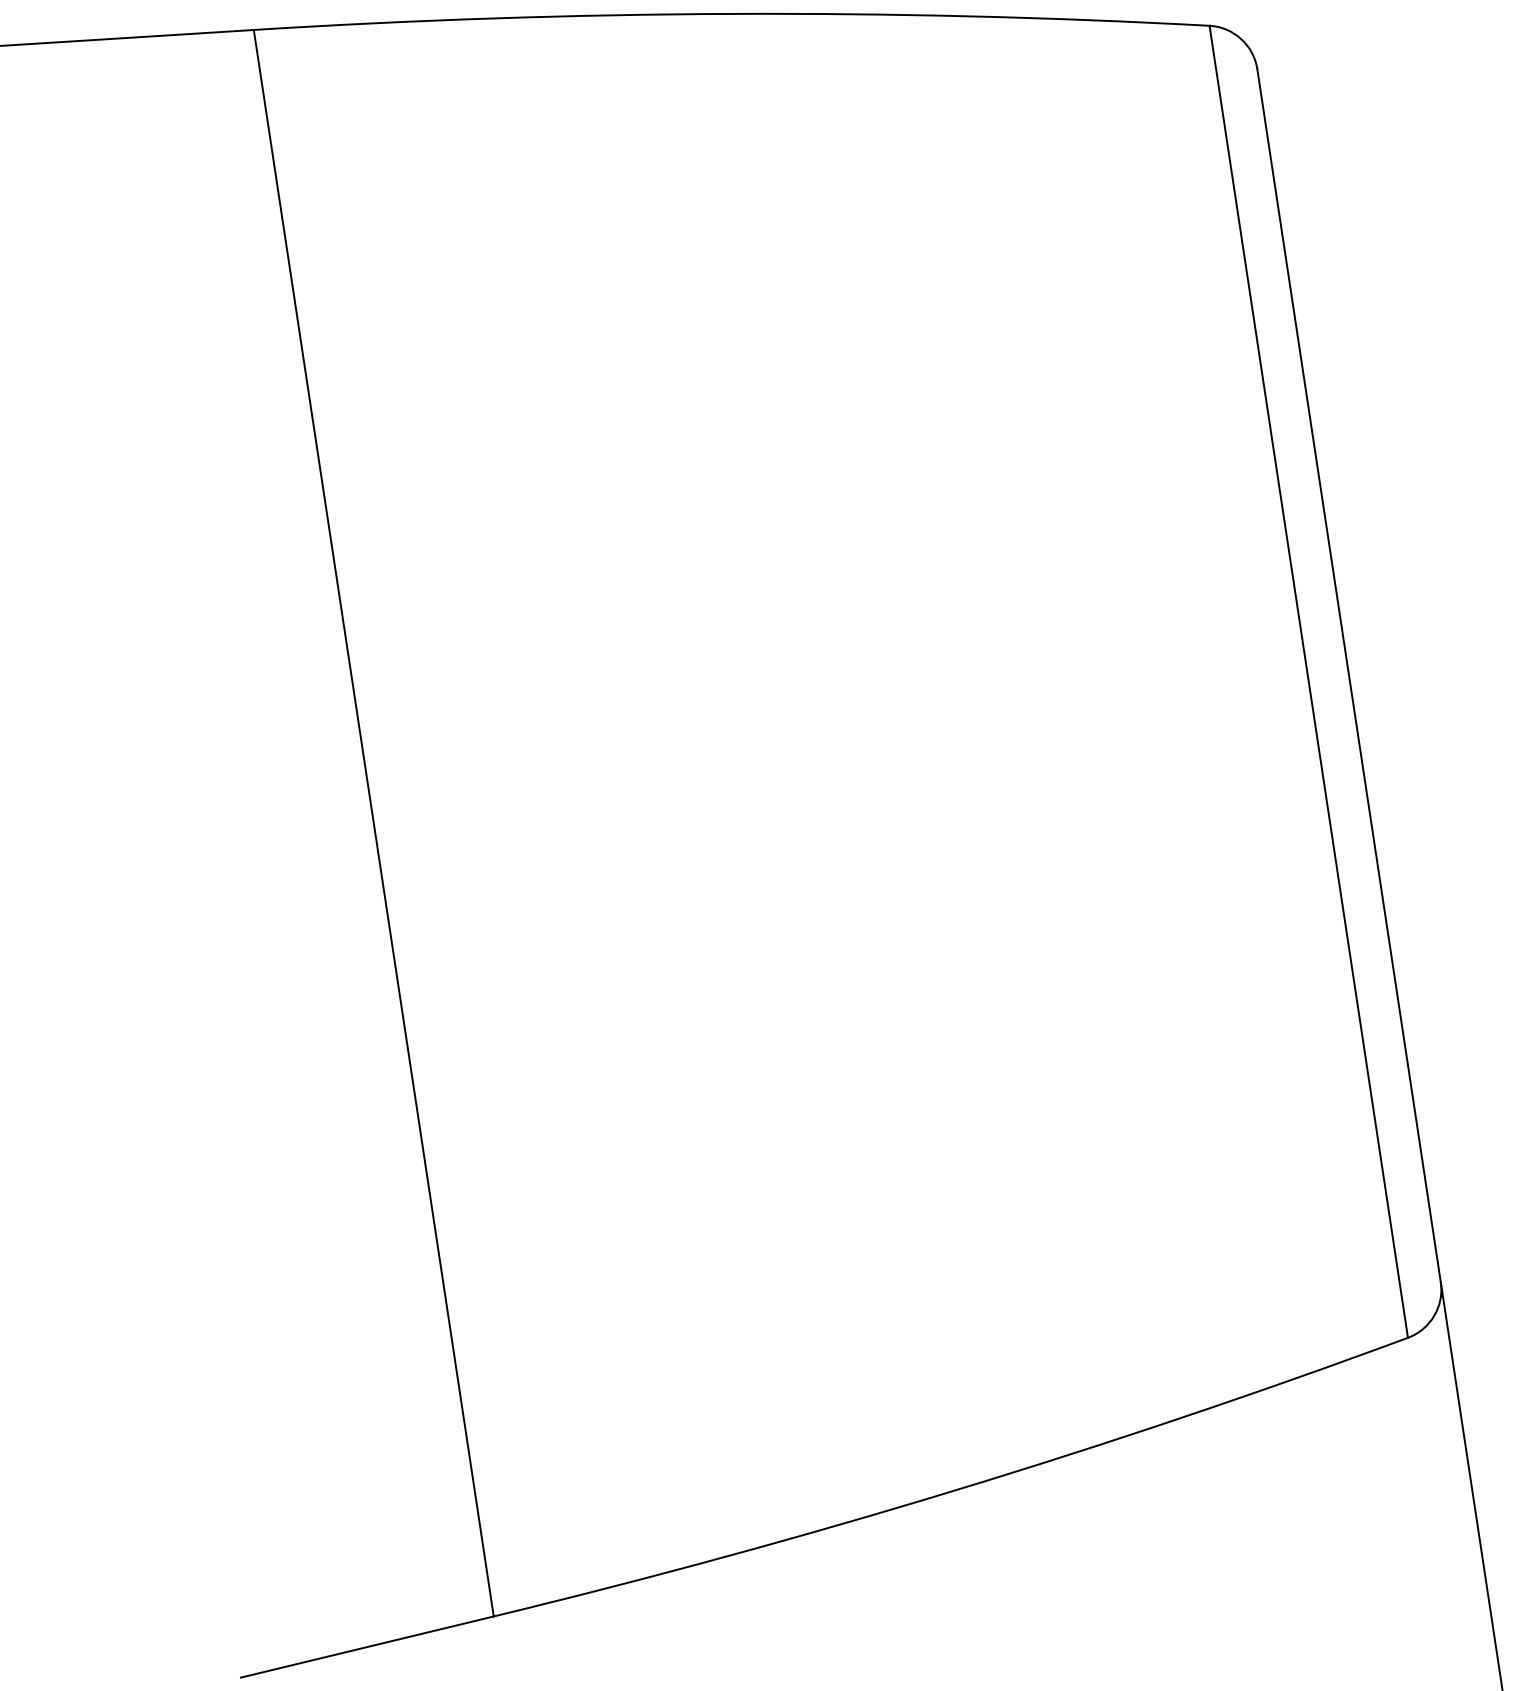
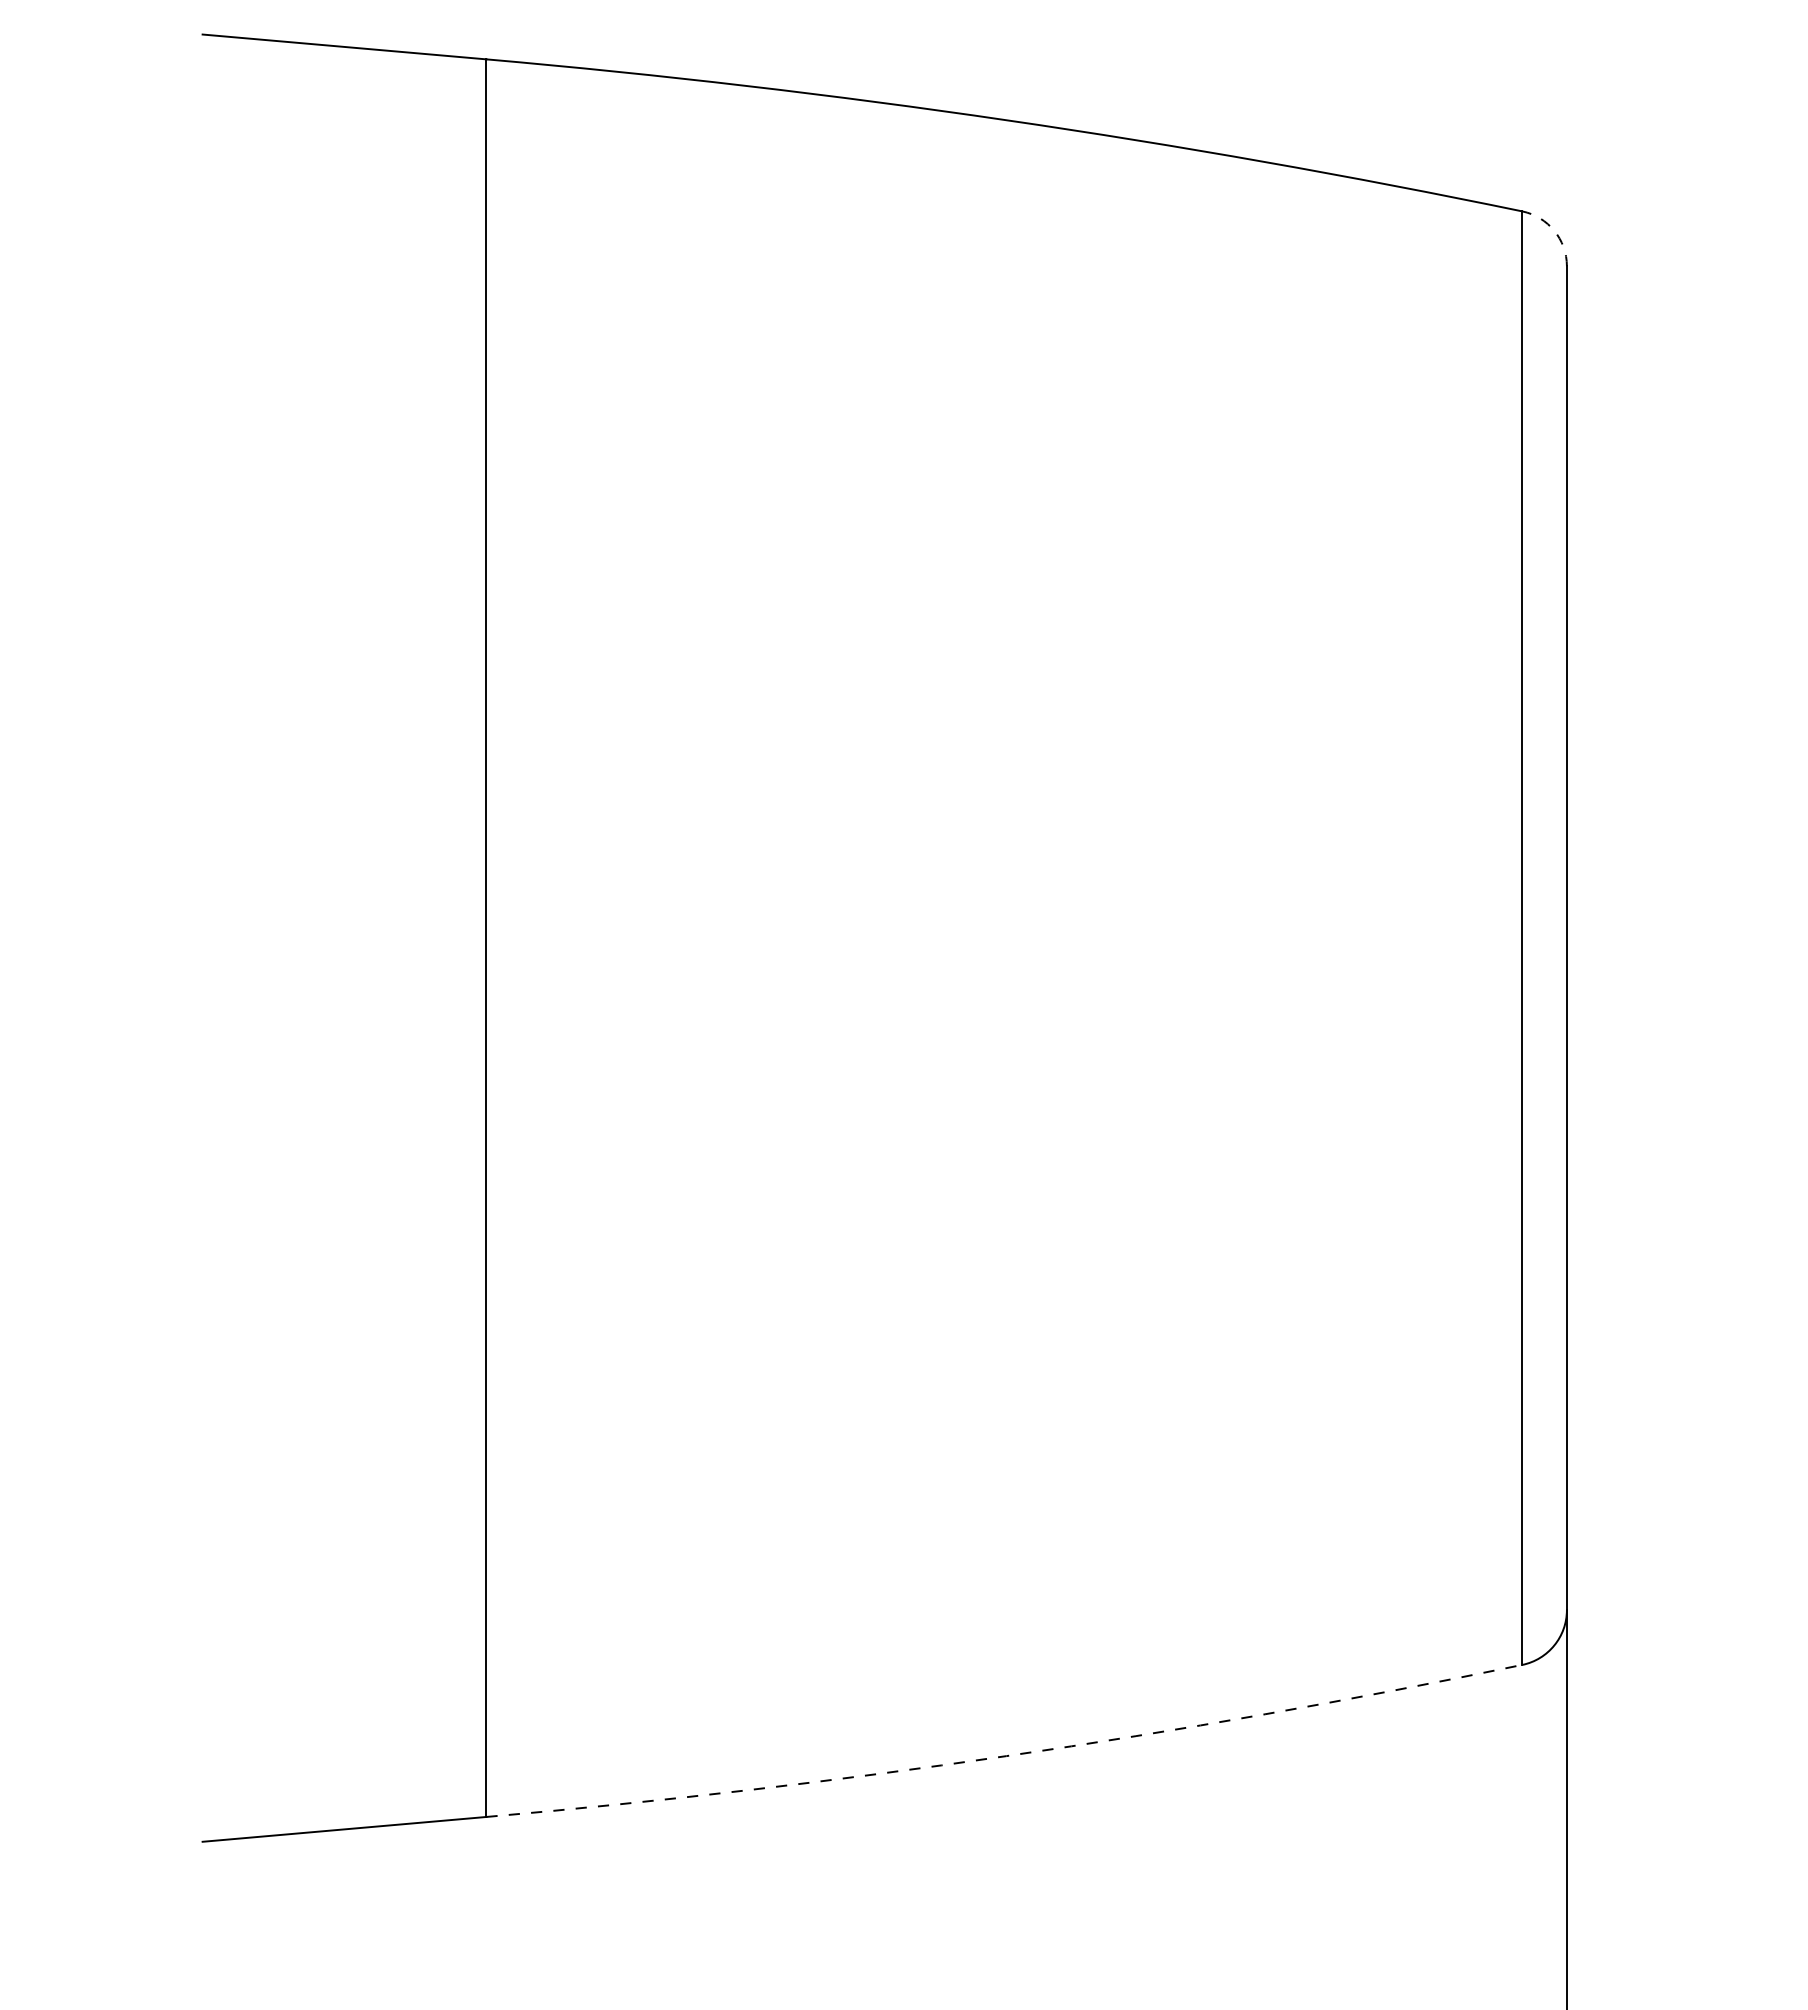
arc: (1241, 38) -> (1554, 230), solid -> dashed
arc: (954, 1490) -> (1006, 1756), solid -> dashed

